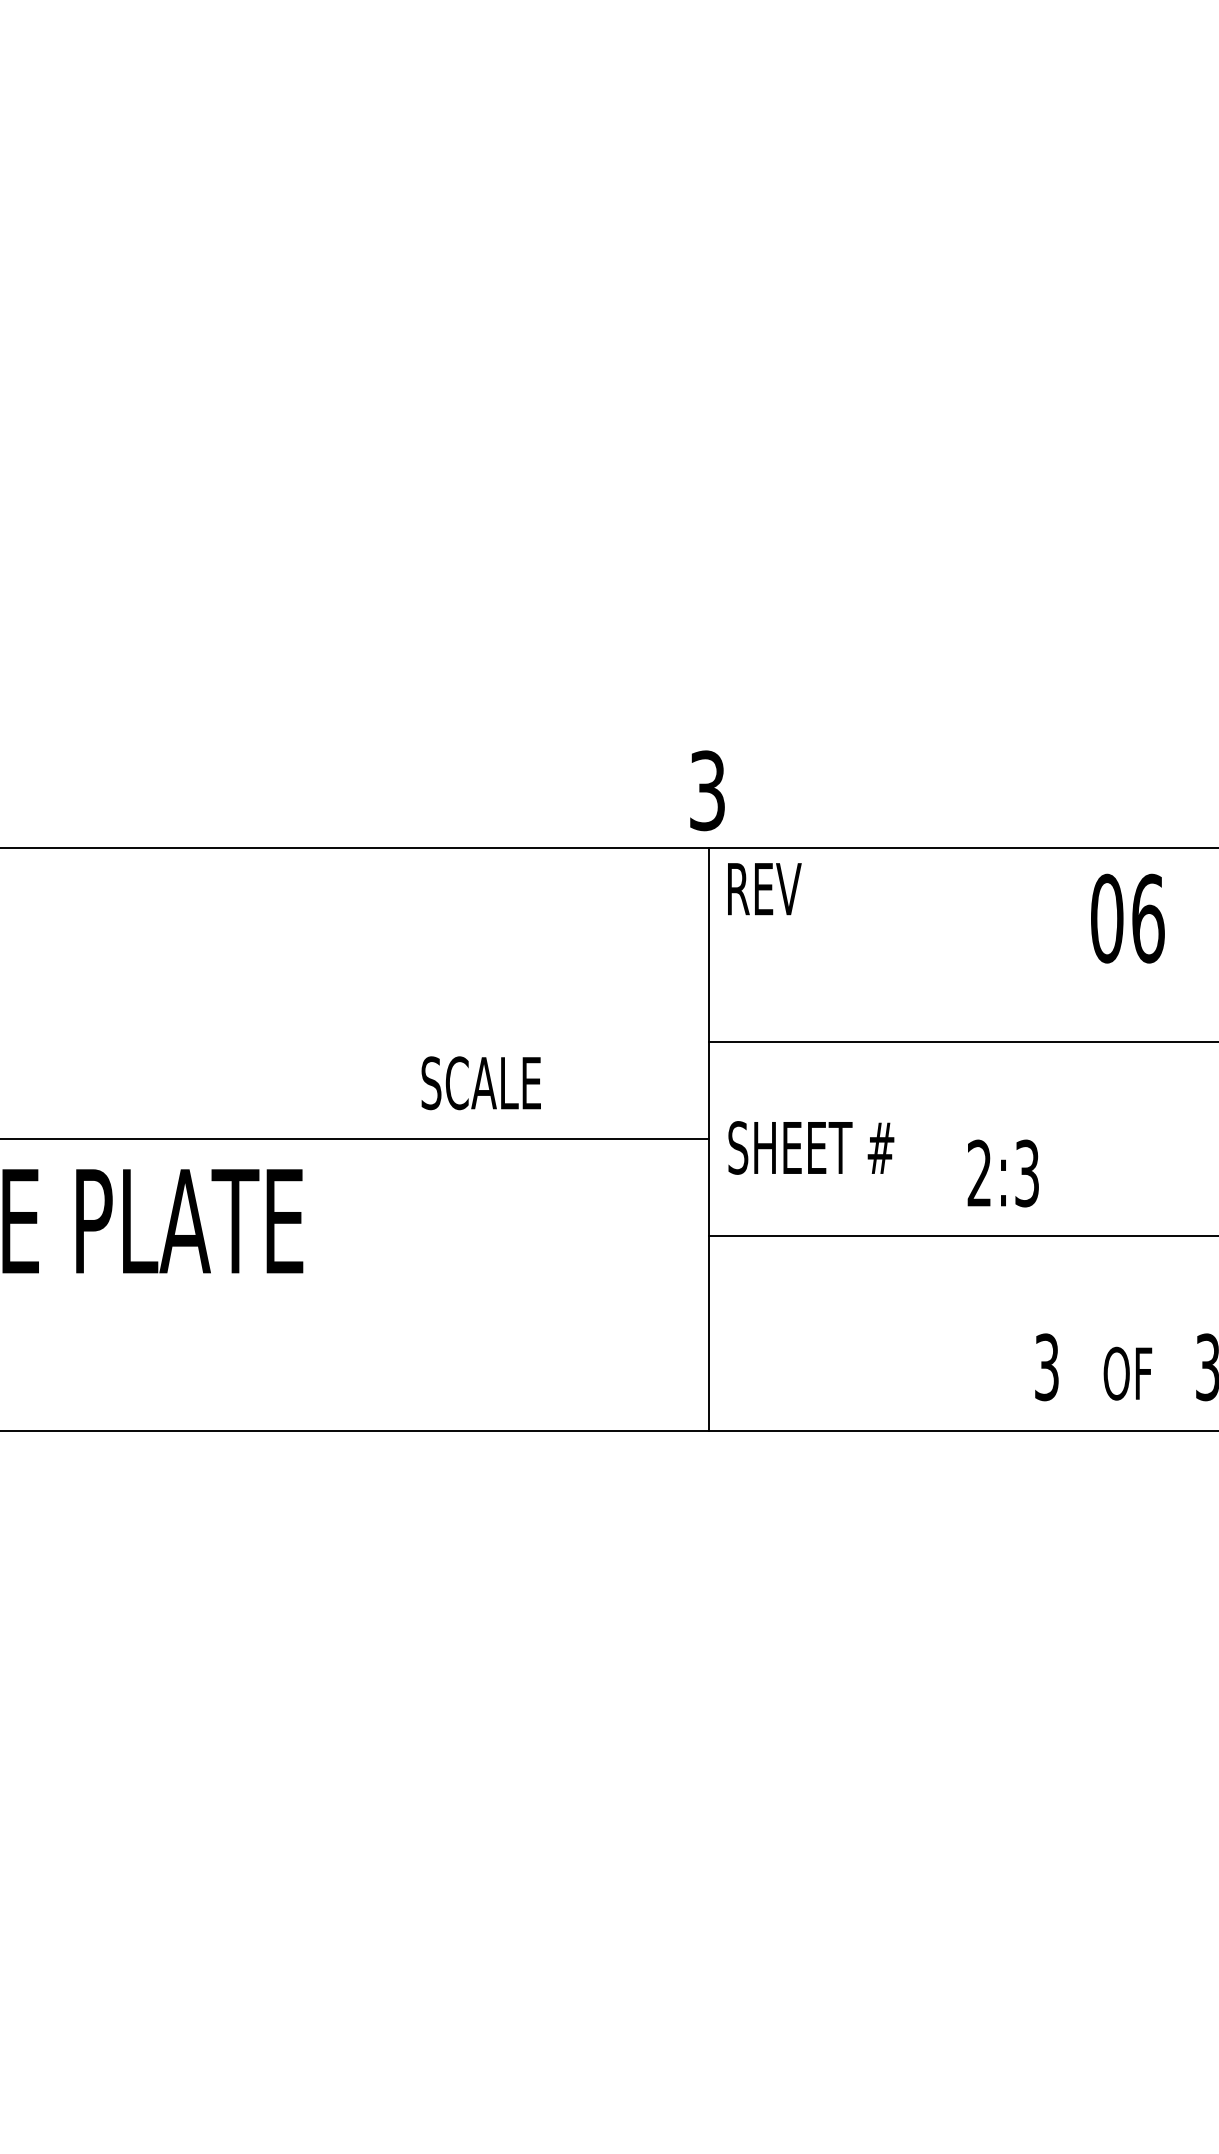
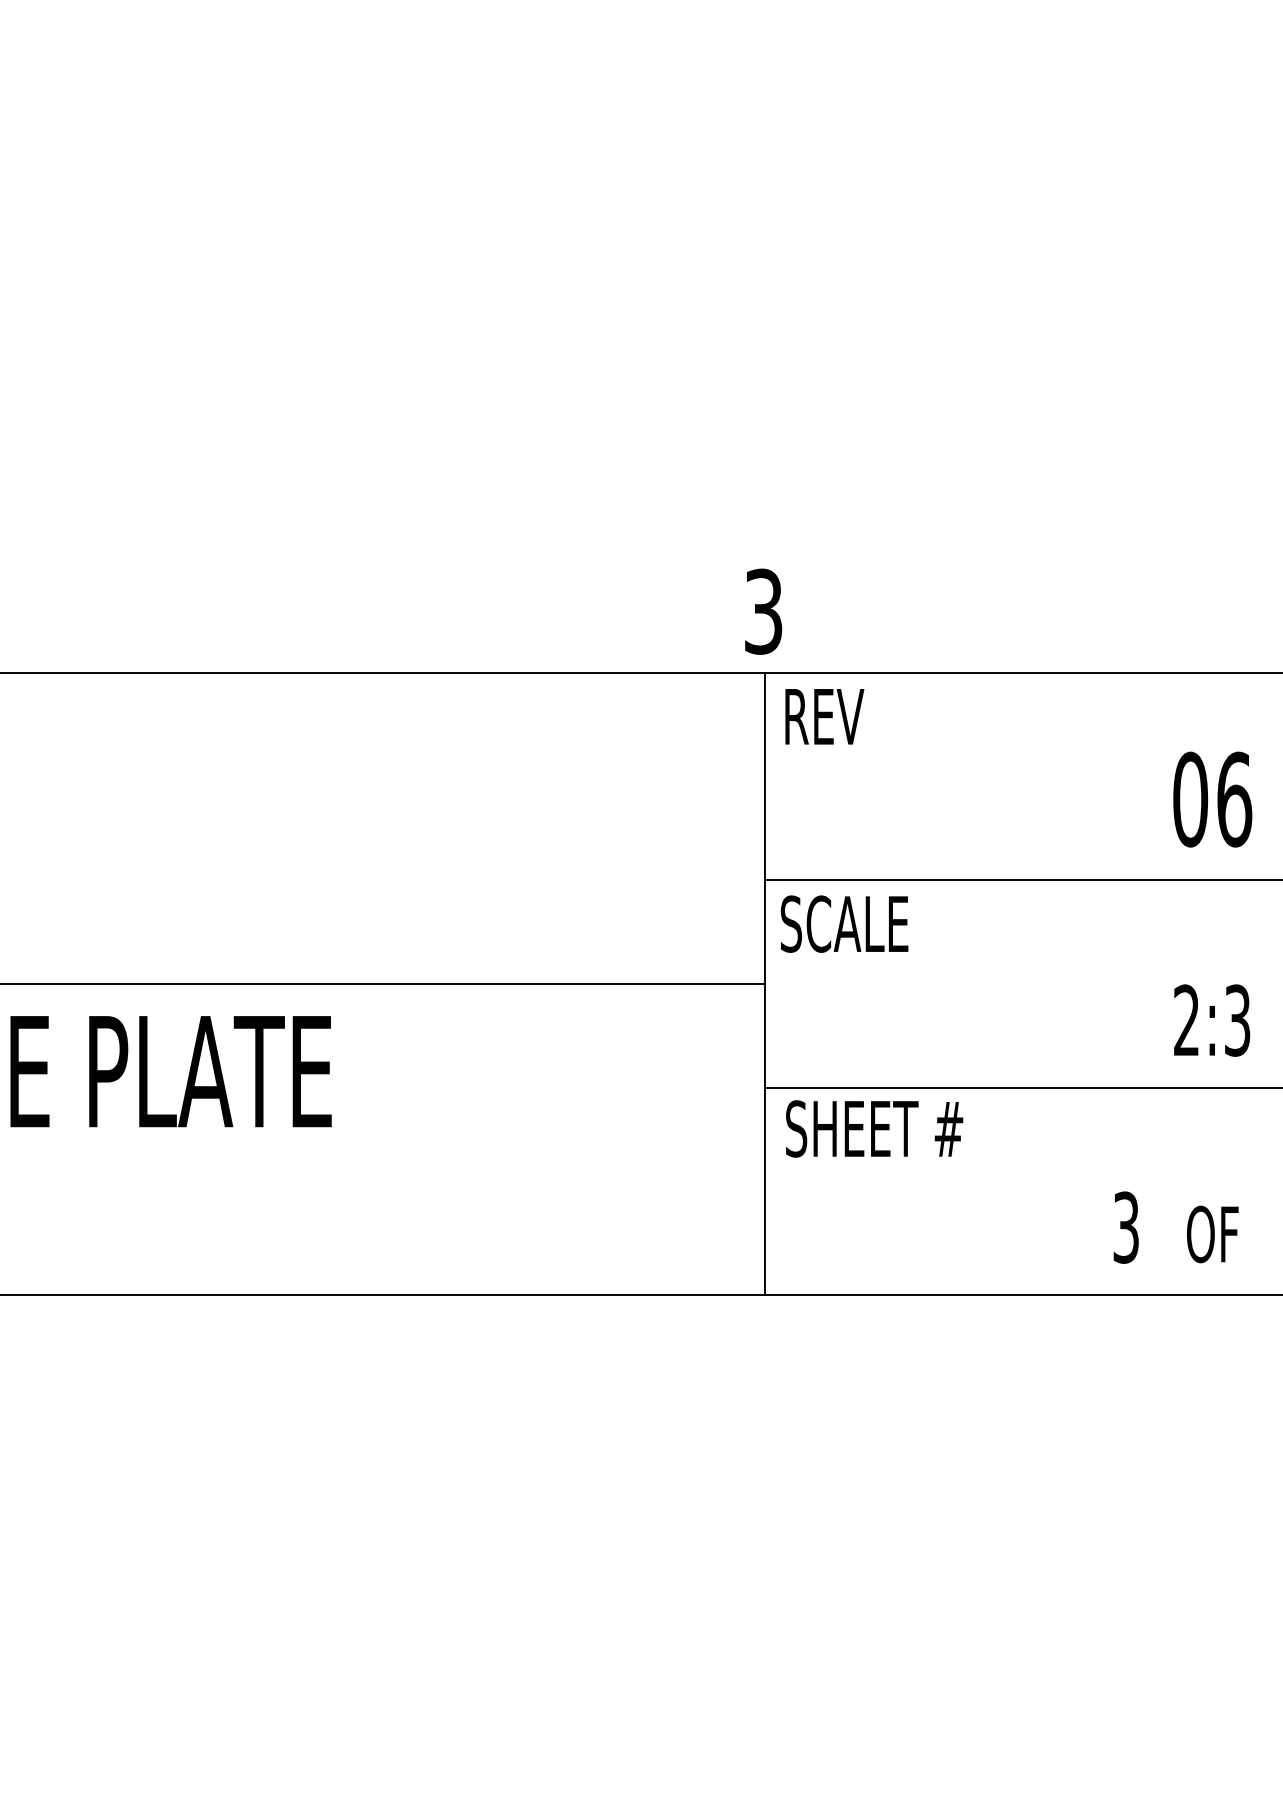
text: (1127, 918) -> (1212, 799), moved
text: (480, 1083) -> (843, 924), moved
text: (811, 1147) -> (874, 1128), moved
text: (1002, 1173) -> (1211, 1020), moved

